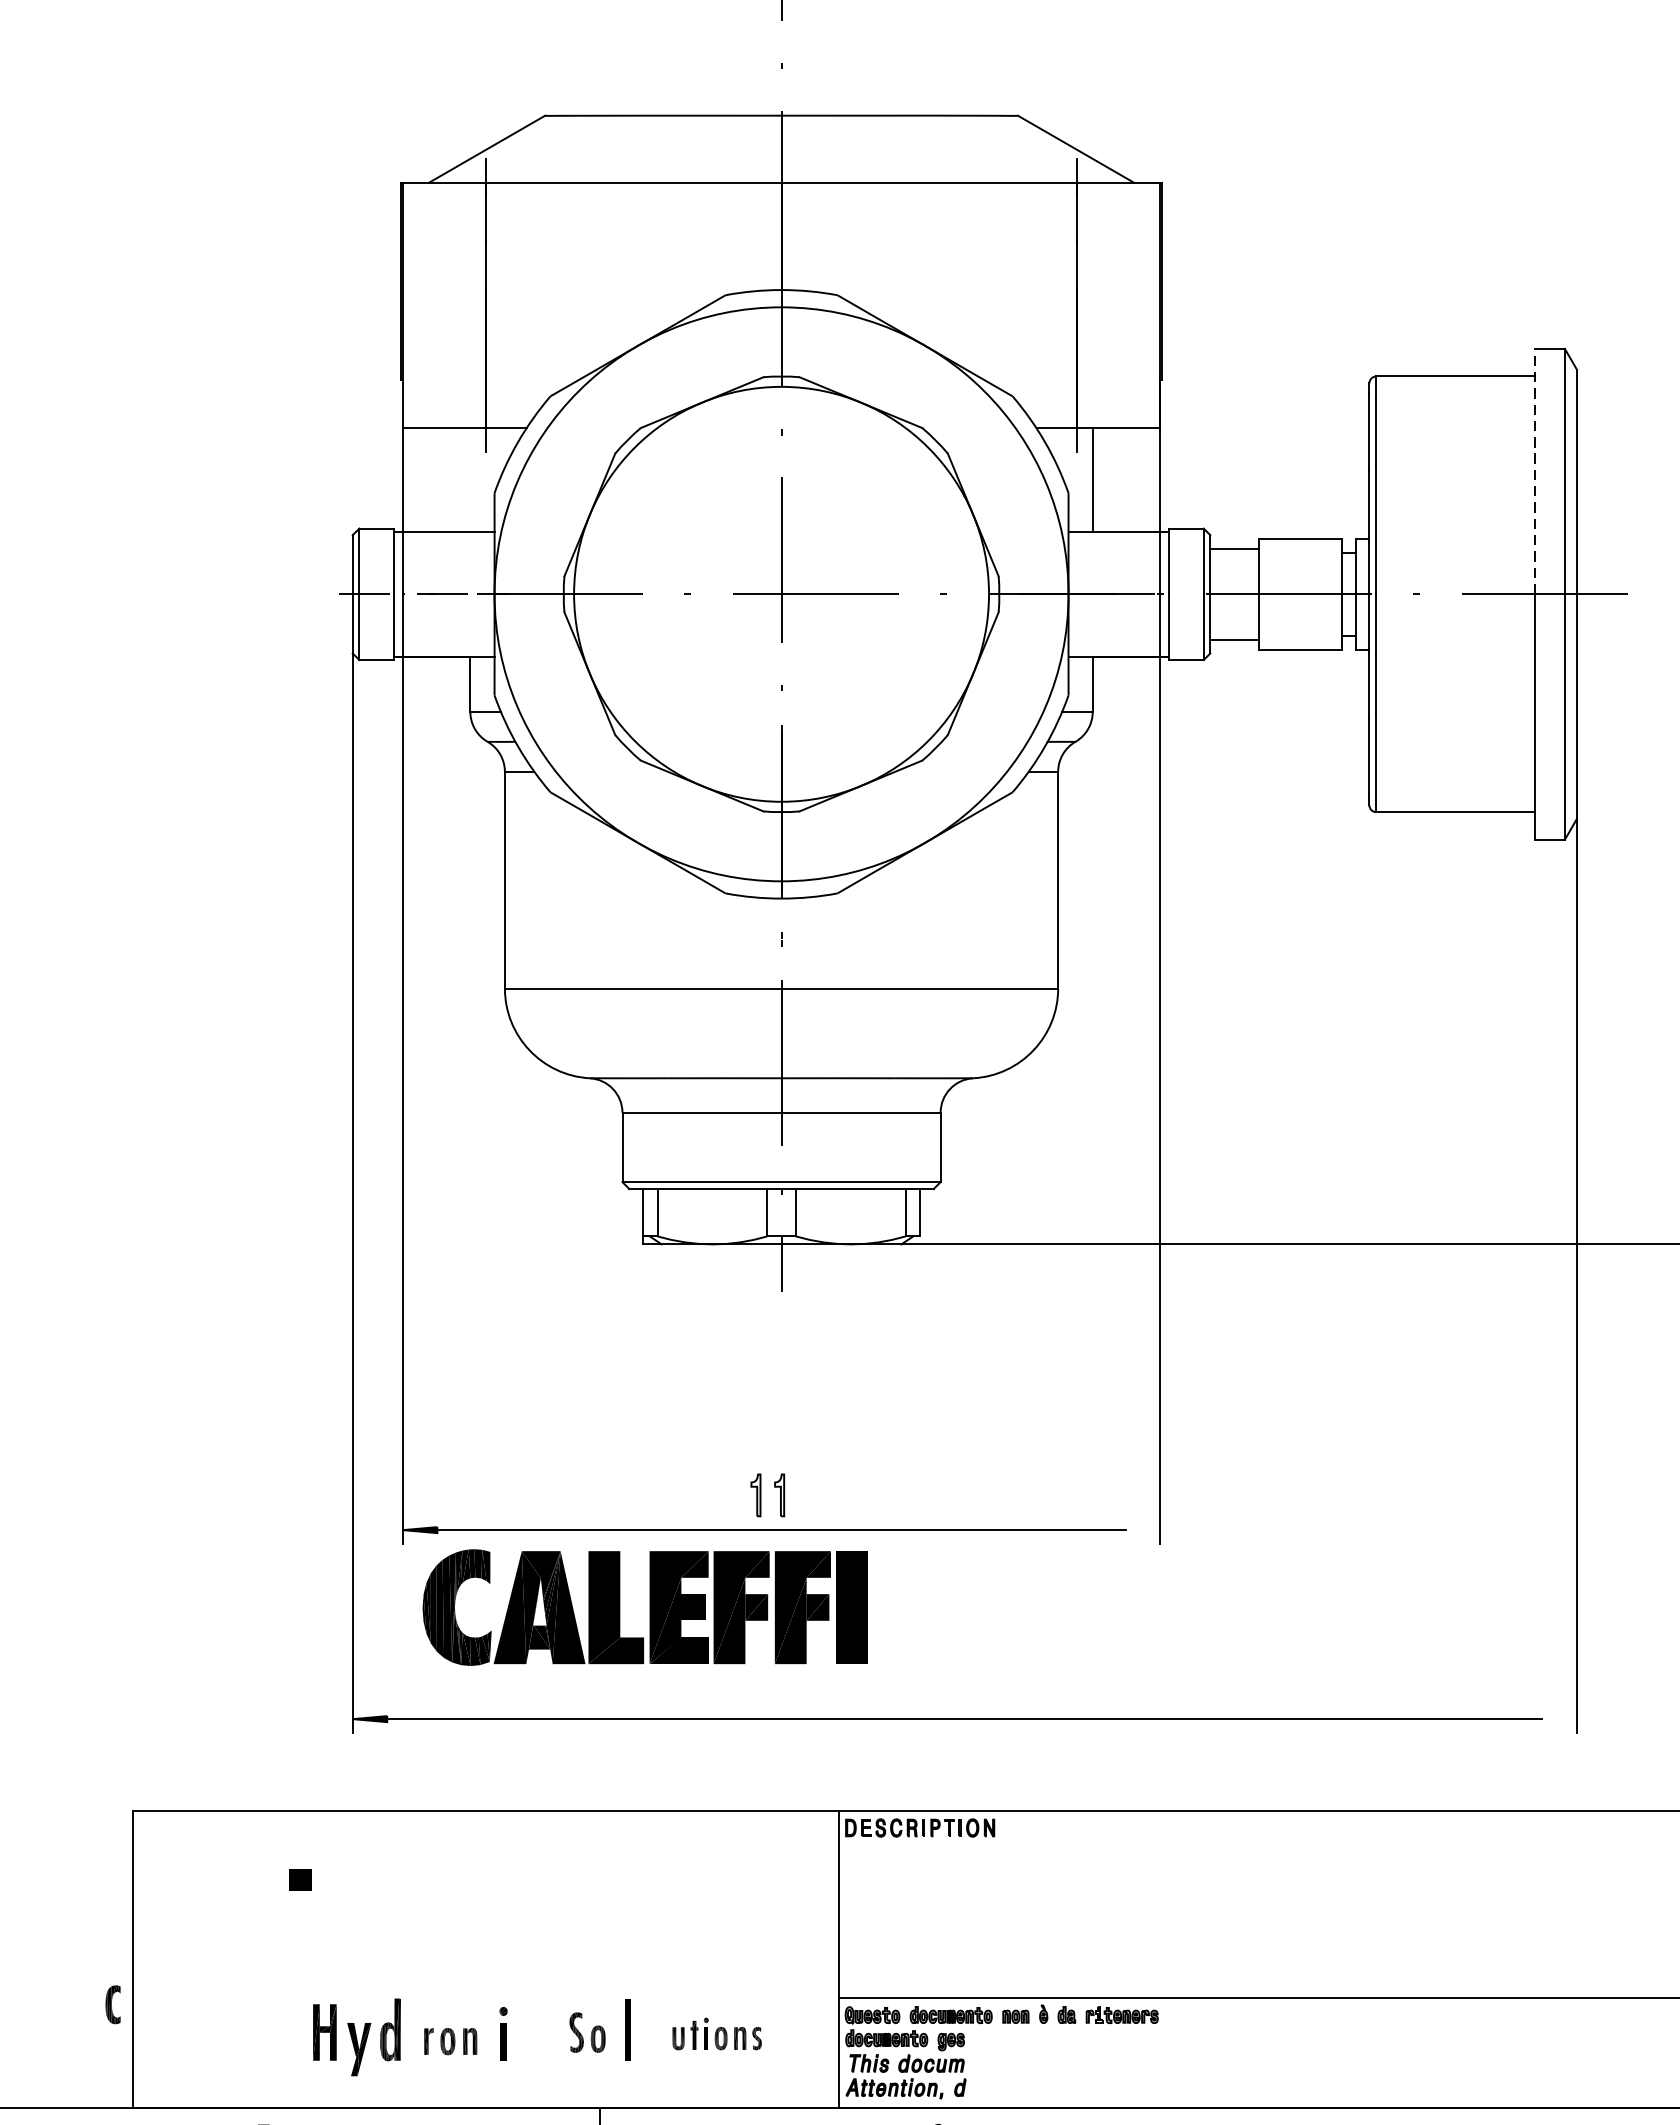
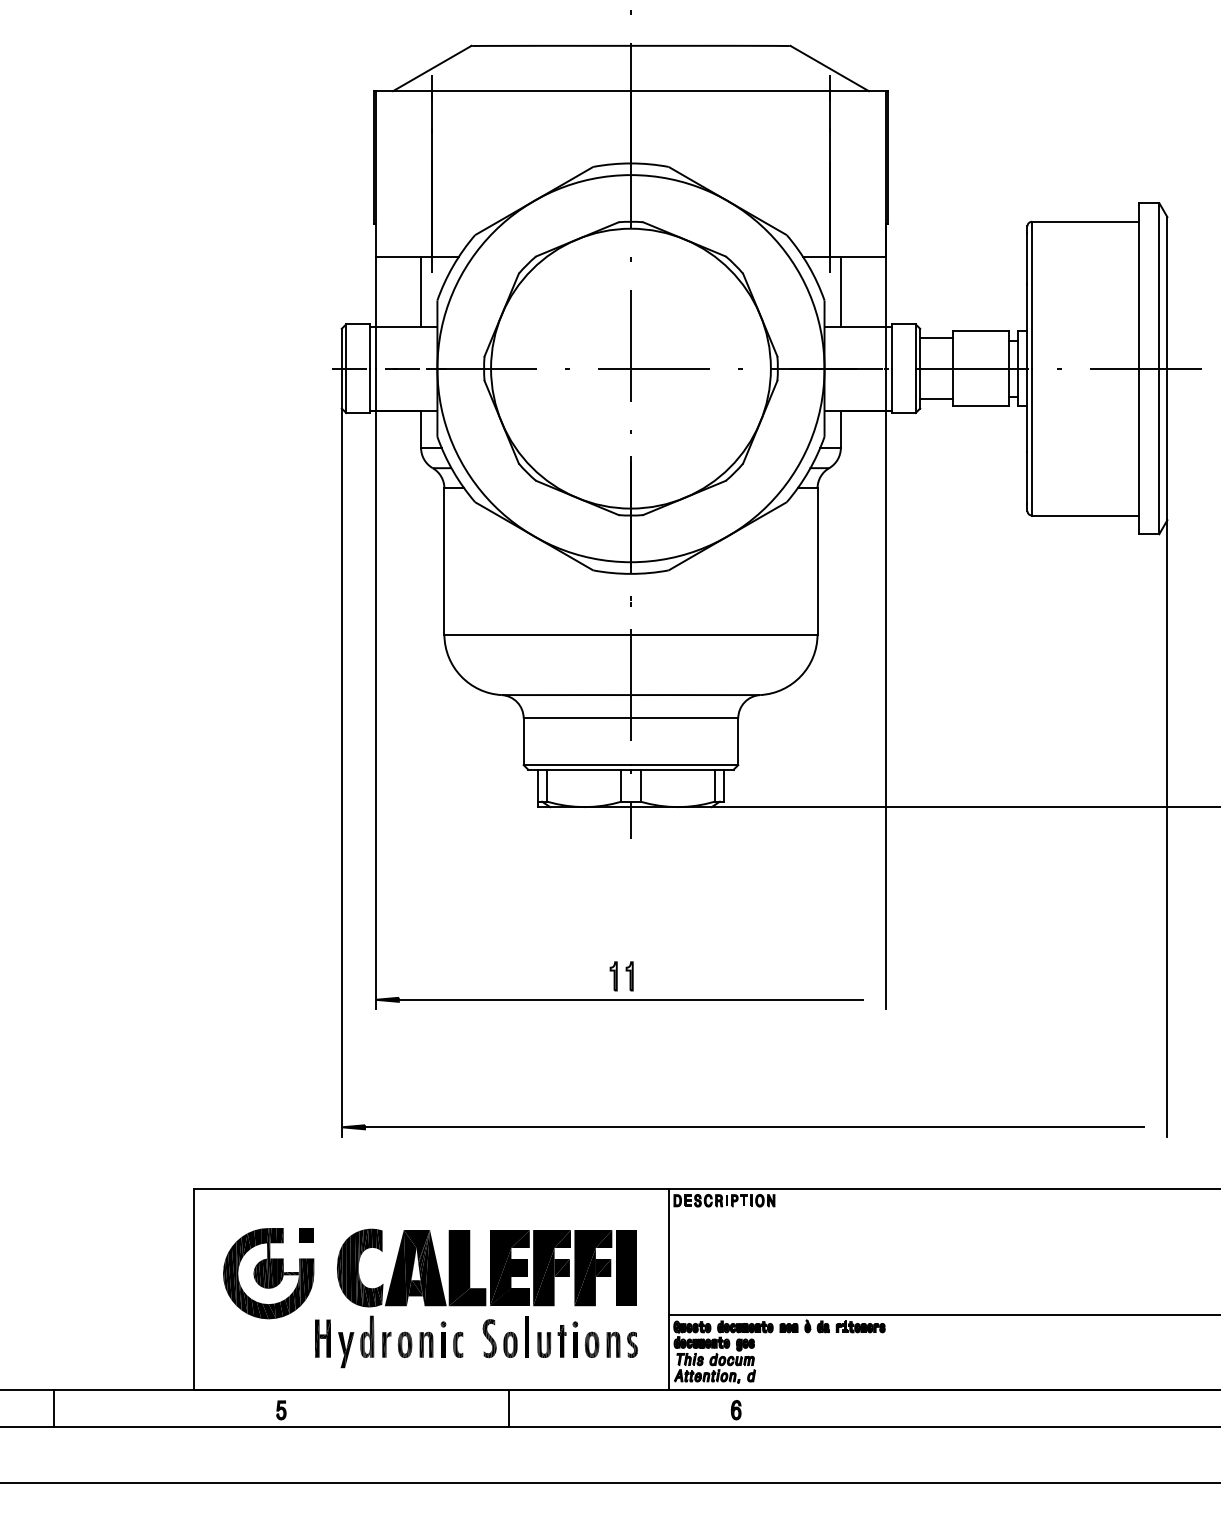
line: (1535, 471) -> (1139, 285), dashed -> solid
line: (470, 479) -> (421, 291), added
part: (644, 1606) -> (486, 1267), moved
part: (244, 1935) -> (268, 1273), added
part: (113, 2004) -> (458, 1344), moved
part: (586, 2032) -> (499, 1338), size x1.43
part: (717, 2033) -> (587, 1339), size x1.67
part: (450, 2041) -> (407, 1344), size x1.43

